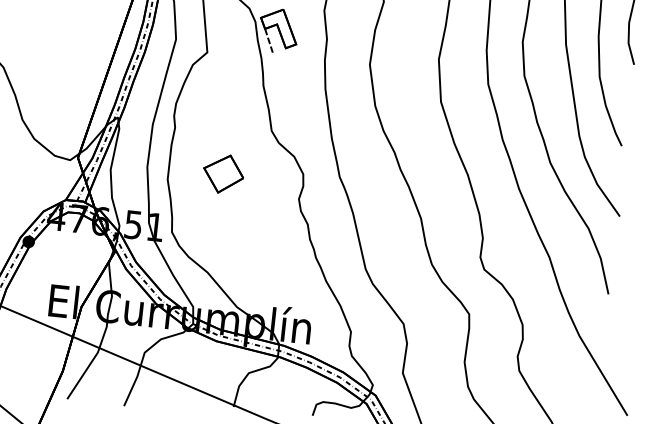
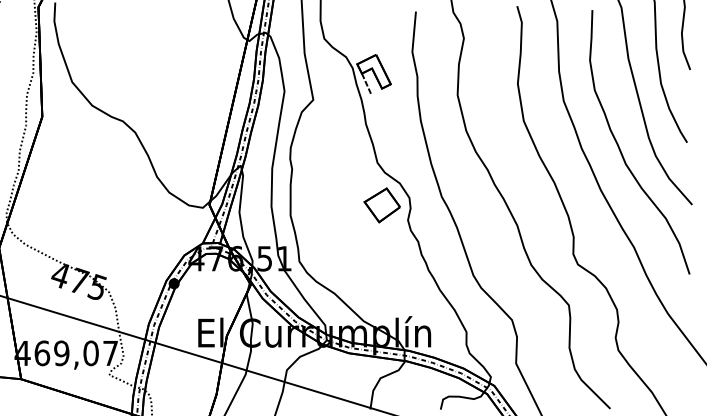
part: (222, 174) -> (381, 205), moved

